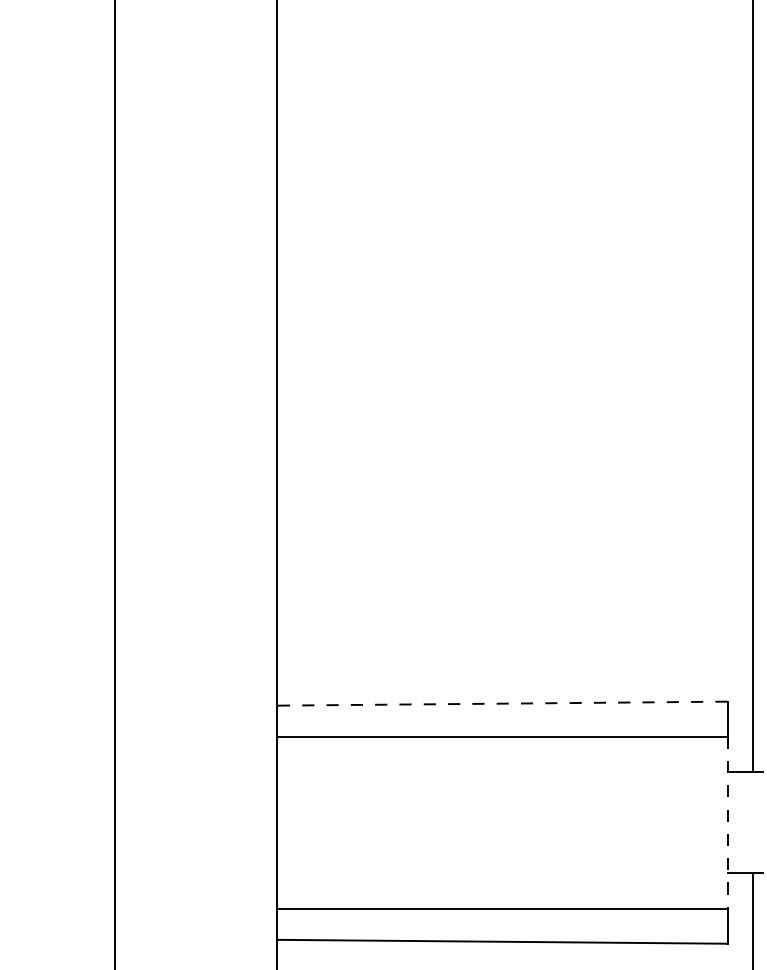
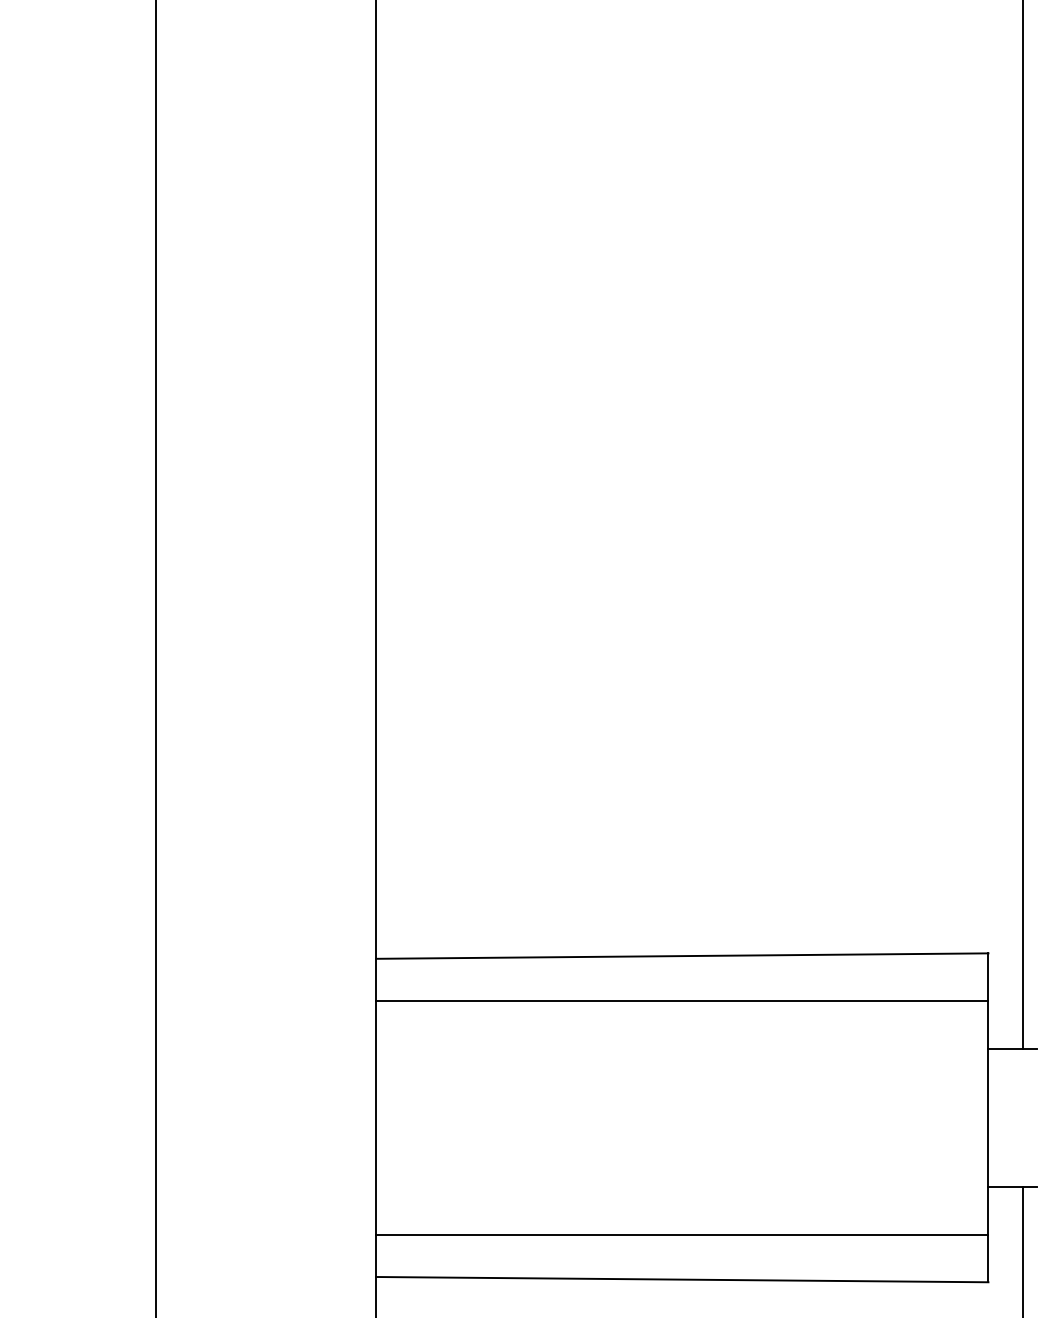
line: (501, 703) -> (681, 955), dashed -> solid
line: (727, 823) -> (988, 1118), dashed -> solid

